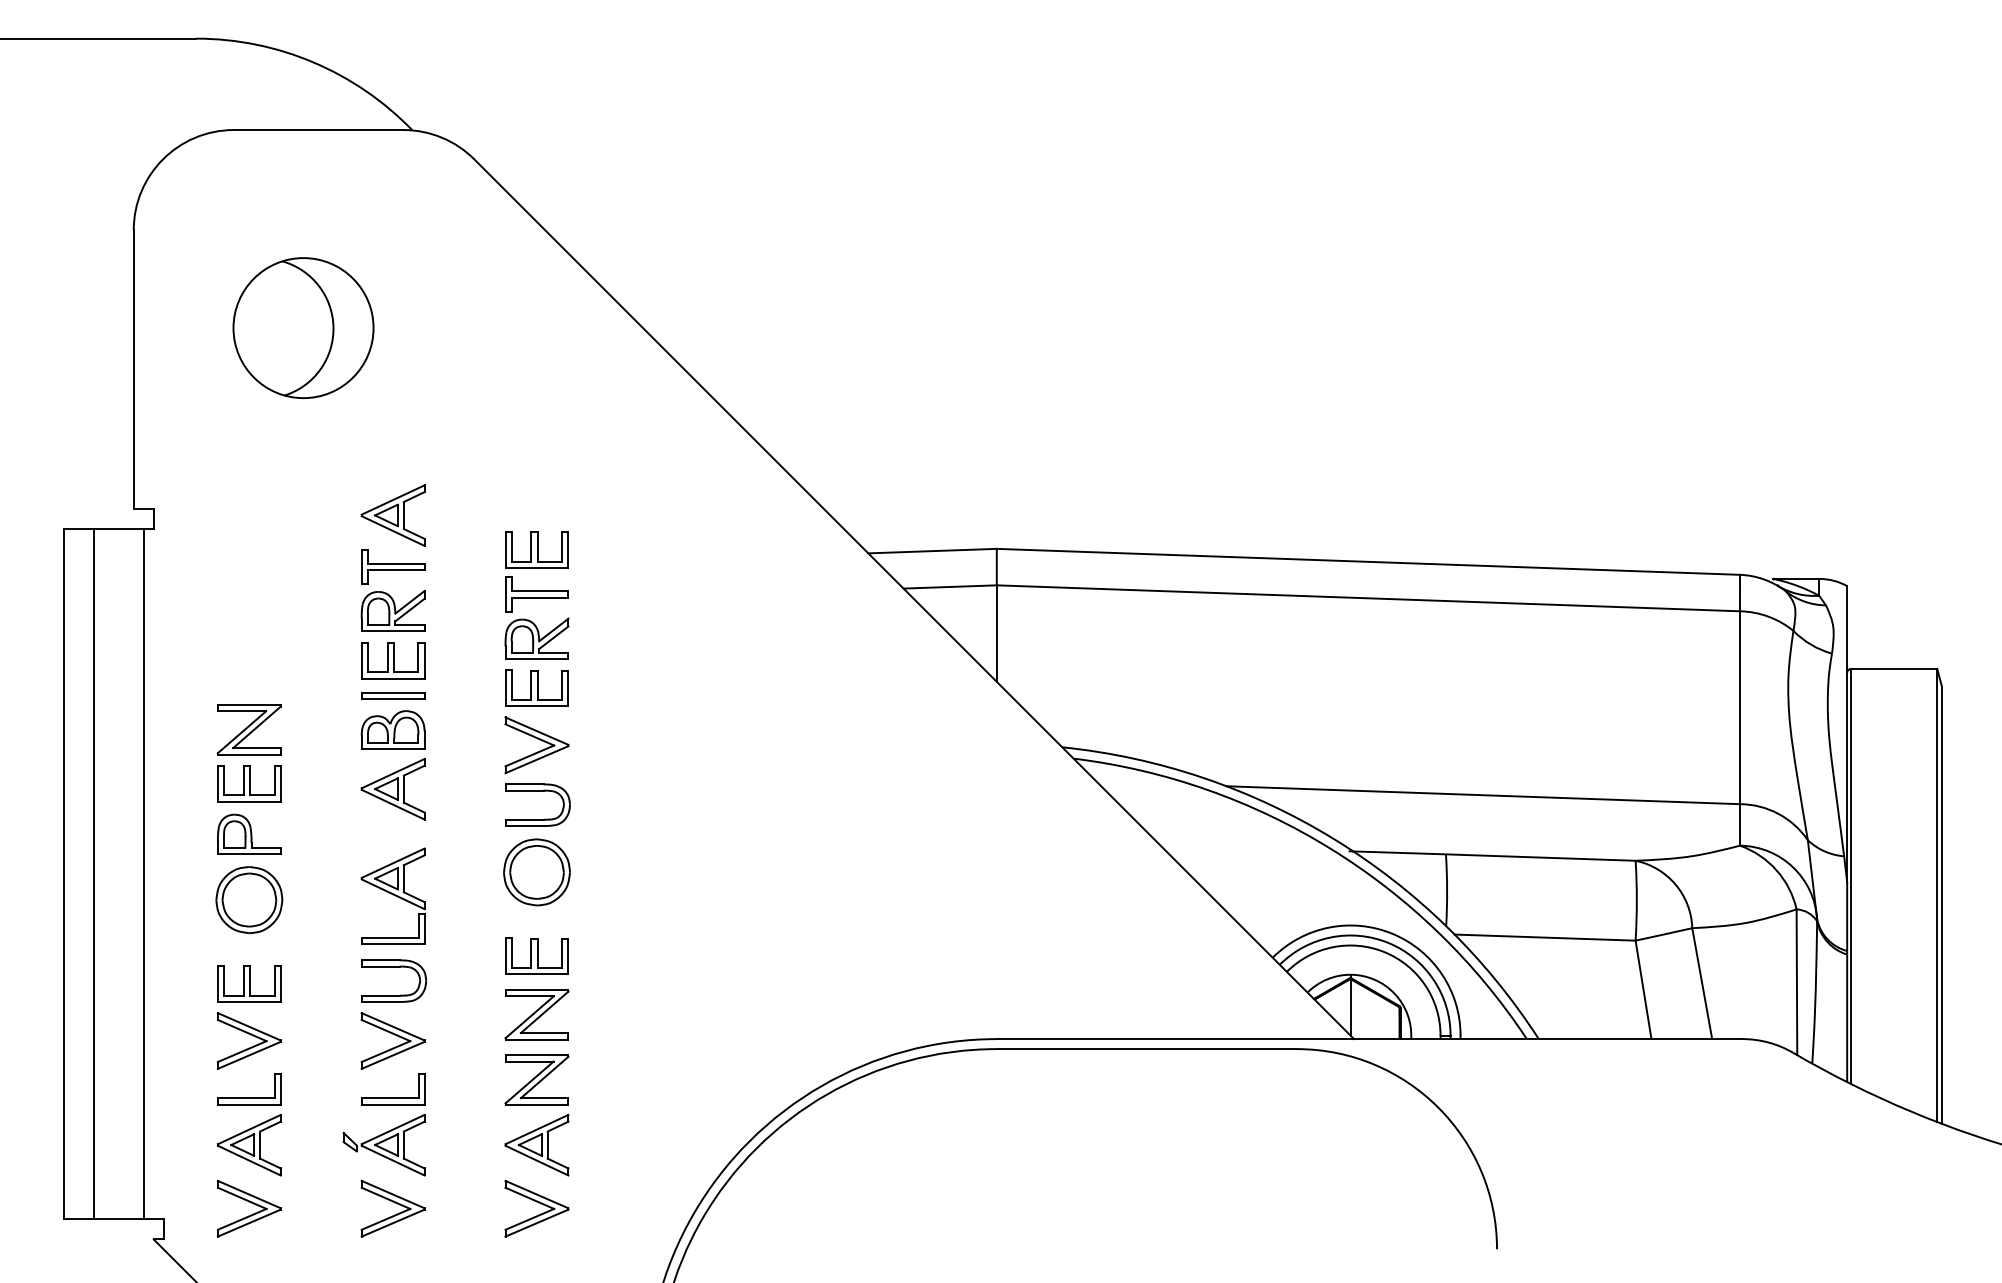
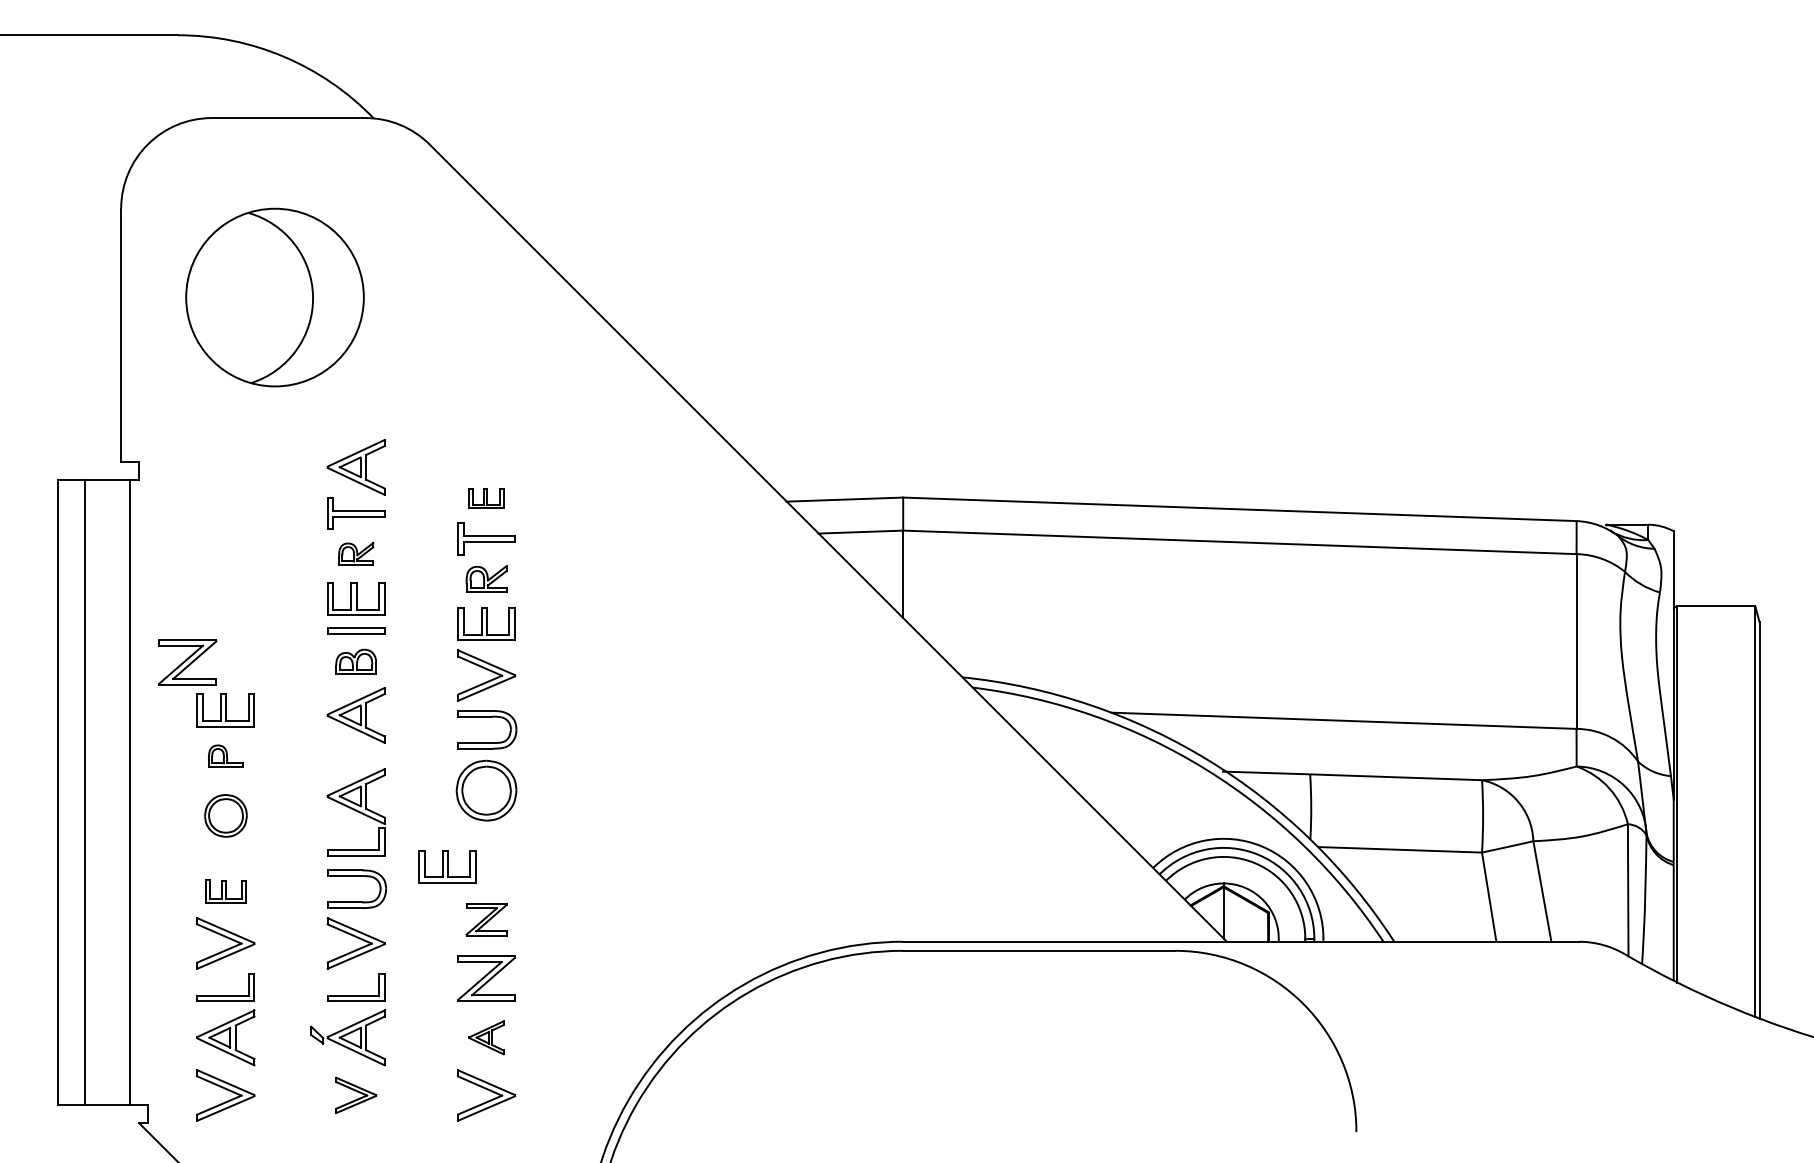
part: (303, 327) -> (274, 296), size x1.4
part: (536, 549) -> (486, 498), size x0.6
part: (392, 610) -> (355, 553), size x0.6
part: (536, 638) -> (486, 578), size x0.7
part: (249, 729) -> (188, 662), moved
part: (392, 729) -> (355, 661), size x0.7
part: (249, 833) -> (226, 755), size x0.6
part: (249, 900) -> (226, 816), size x0.7
part: (536, 955) -> (447, 866), moved
part: (249, 983) -> (226, 891), size x0.7
part: (536, 1014) -> (486, 919), size x0.7
part: (536, 1144) -> (486, 1037), size x0.6
part: (392, 1208) -> (355, 1095), size x0.7

